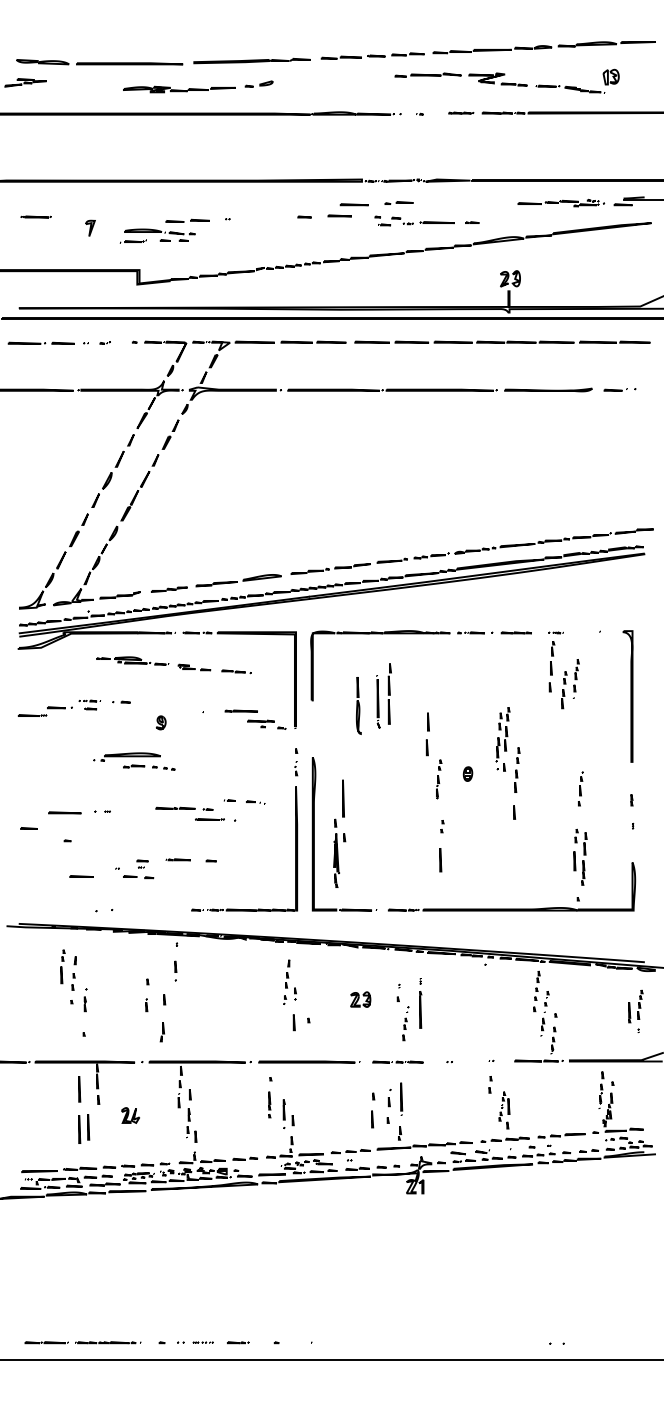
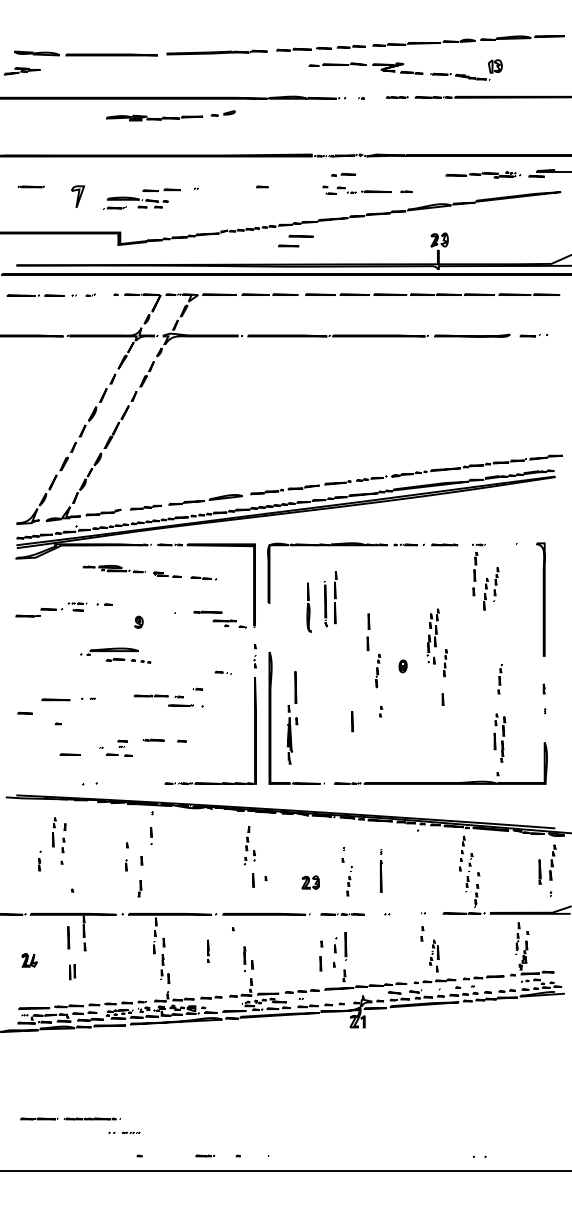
part: (506, 80) -> (405, 69), moved
part: (197, 86) -> (170, 115), moved
part: (347, 209) -> (295, 240), moved
part: (89, 228) -> (77, 196), size x1.6
part: (517, 769) -> (445, 662), size x0.7
part: (254, 802) -> (222, 672), moved
line: (440, 860) -> (352, 721), moved
part: (85, 999) -> (39, 860), moved
part: (360, 999) -> (310, 882), moved
part: (419, 1003) -> (380, 870), moved
part: (635, 1011) -> (547, 870), size x1.4
line: (269, 1104) -> (208, 950), moved
part: (130, 1115) -> (29, 960), moved
part: (83, 1128) -> (72, 971), size x0.6
line: (82, 1342) -> (70, 1118), moved
part: (195, 1342) -> (124, 1132), moved

